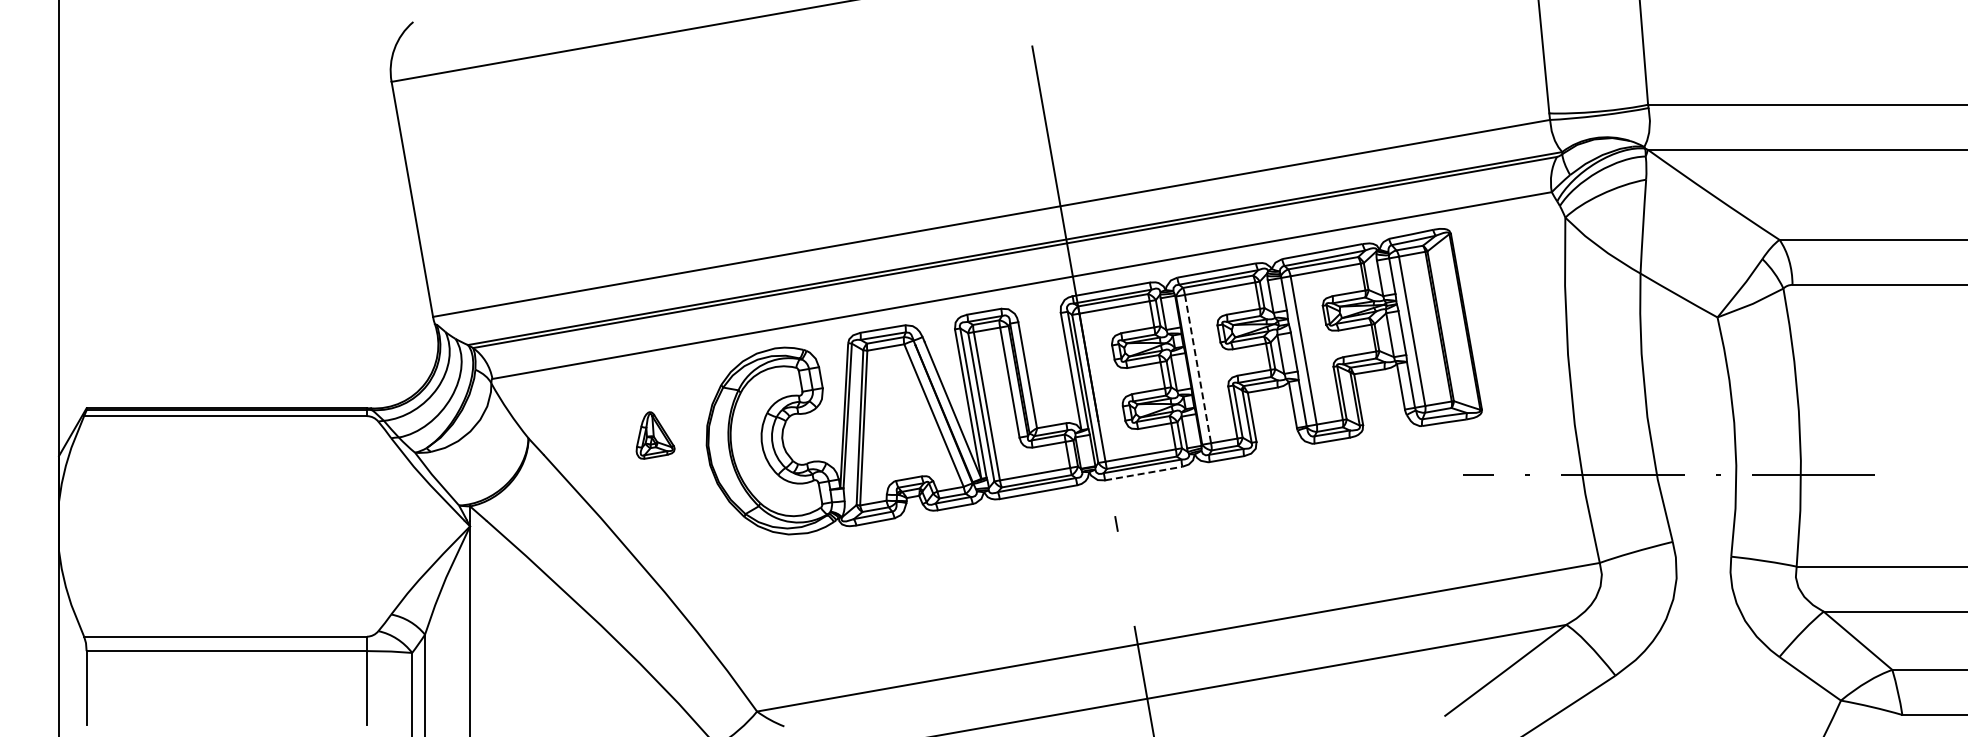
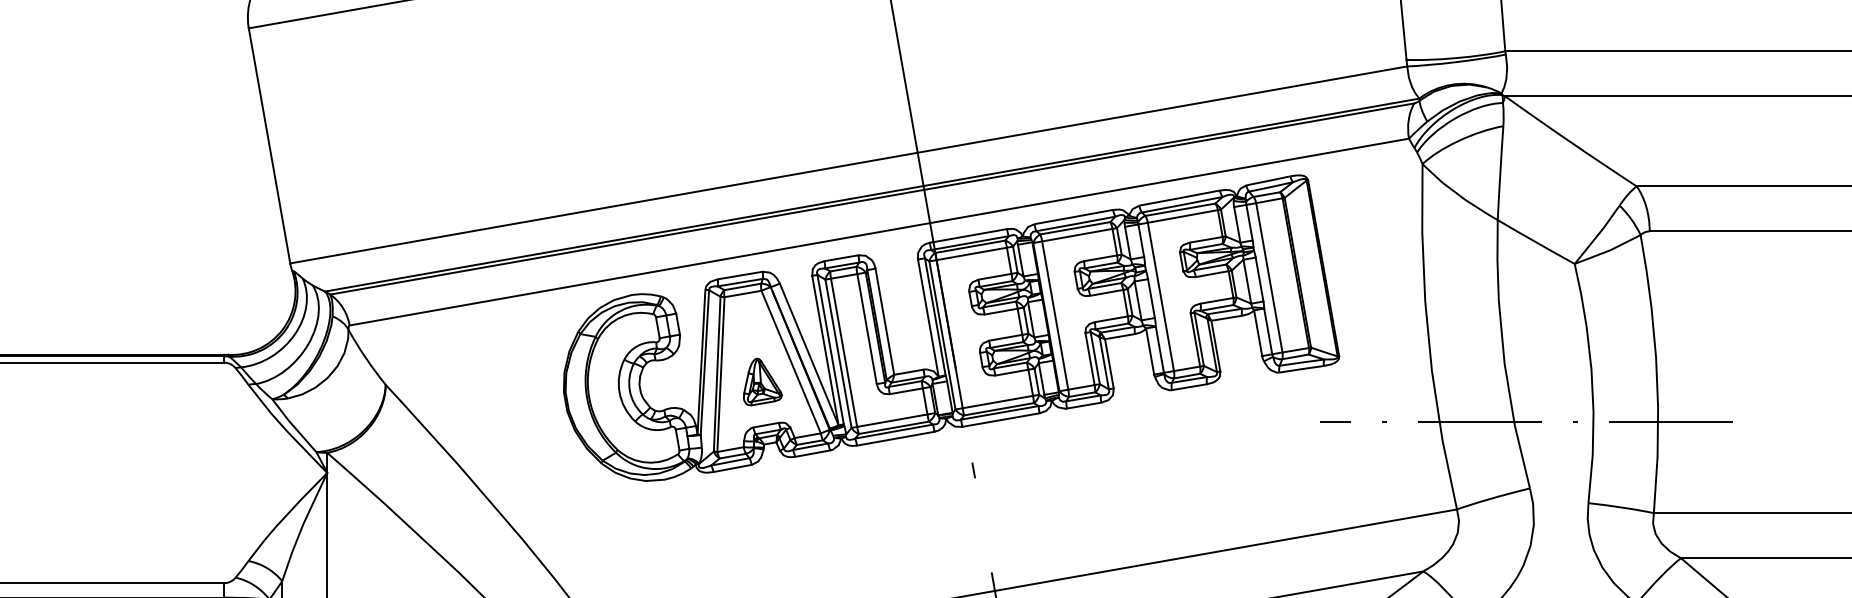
line: (1198, 369) -> (1055, 316), dashed -> solid
part: (655, 435) -> (762, 382), moved
line: (1144, 473) -> (1001, 420), dashed -> solid

